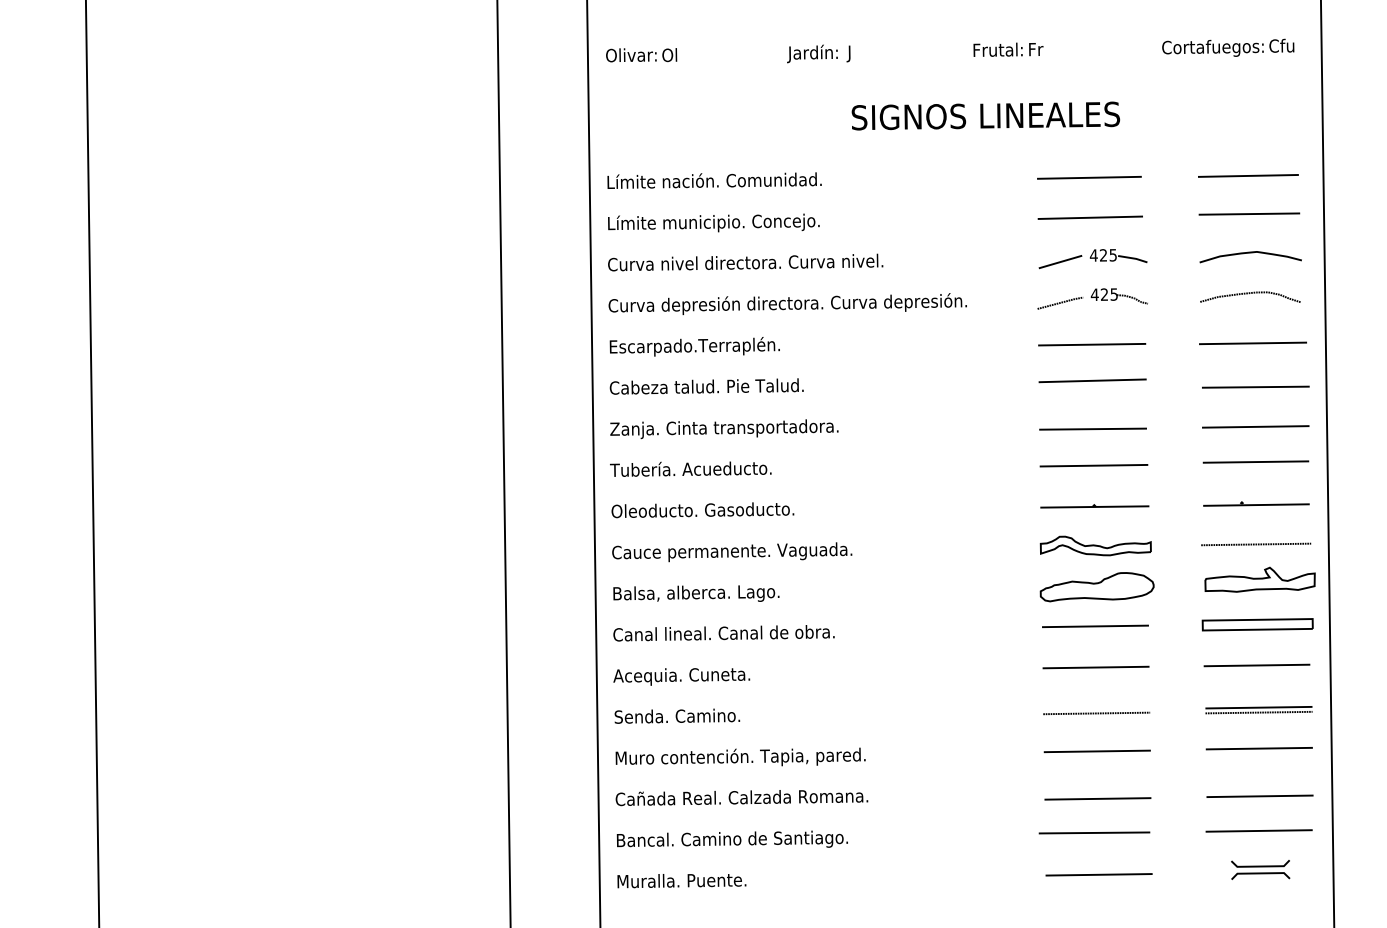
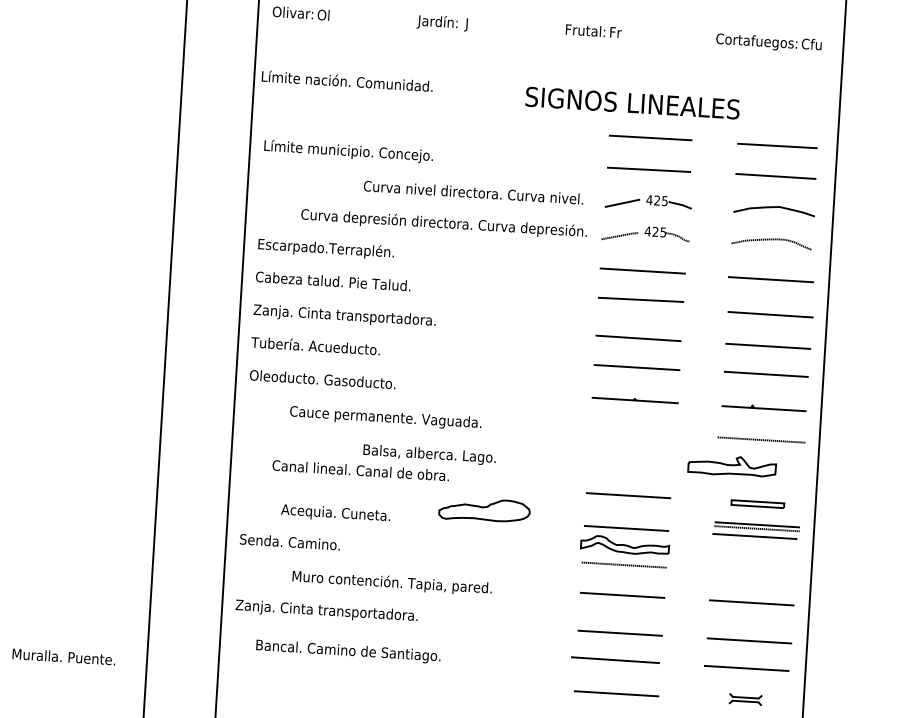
text: (985, 115) -> (632, 102), moved
text: (714, 180) -> (347, 81), moved
text: (745, 262) -> (473, 192), moved
text: (787, 303) -> (443, 223), moved
part: (1095, 545) -> (624, 545), moved
text: (732, 552) -> (386, 418), moved
part: (1259, 579) -> (731, 465), moved
part: (1096, 587) -> (484, 510), moved
text: (696, 593) -> (429, 454), moved
part: (1257, 624) -> (757, 503), size x0.6
text: (723, 633) -> (360, 470), moved
text: (681, 676) -> (335, 513), moved
part: (1258, 710) -> (756, 527), moved
text: (740, 756) -> (392, 582), moved
text: (741, 799) -> (336, 612), Cañada Real. Calzada Romana. -> Zanja. Cinta transportadora.
text: (731, 838) -> (347, 650), moved
part: (1260, 869) -> (745, 699), size x0.7
text: (681, 881) -> (63, 657), moved

